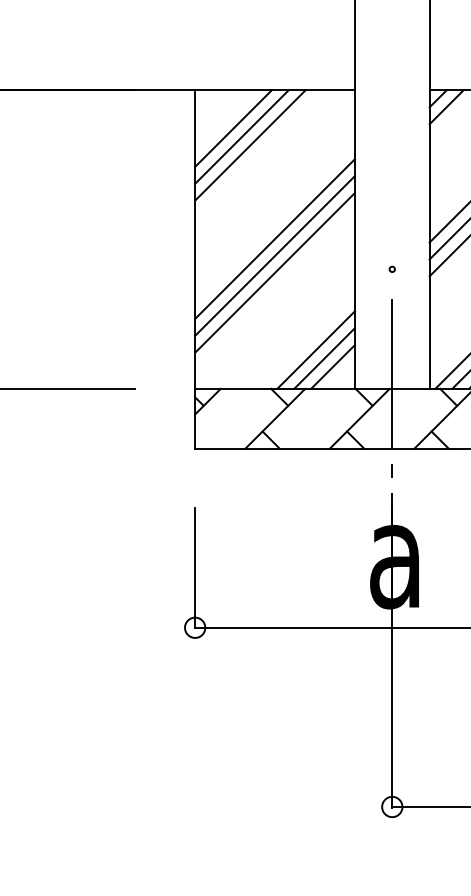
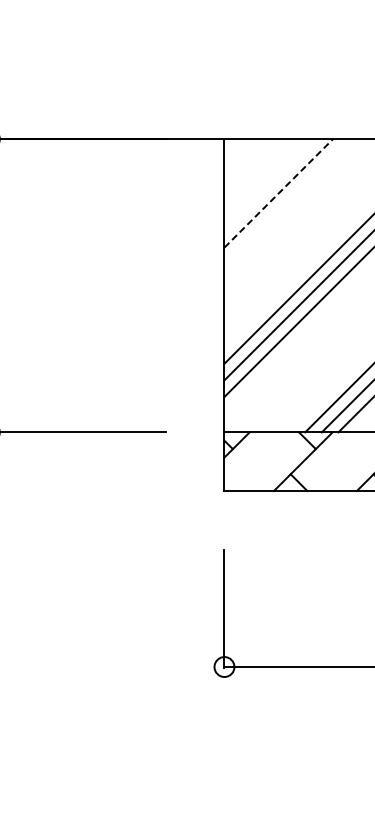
line: (233, 128) -> (262, 176), removed
line: (241, 136) -> (269, 184), removed
line: (250, 145) -> (278, 193), solid -> dashed

